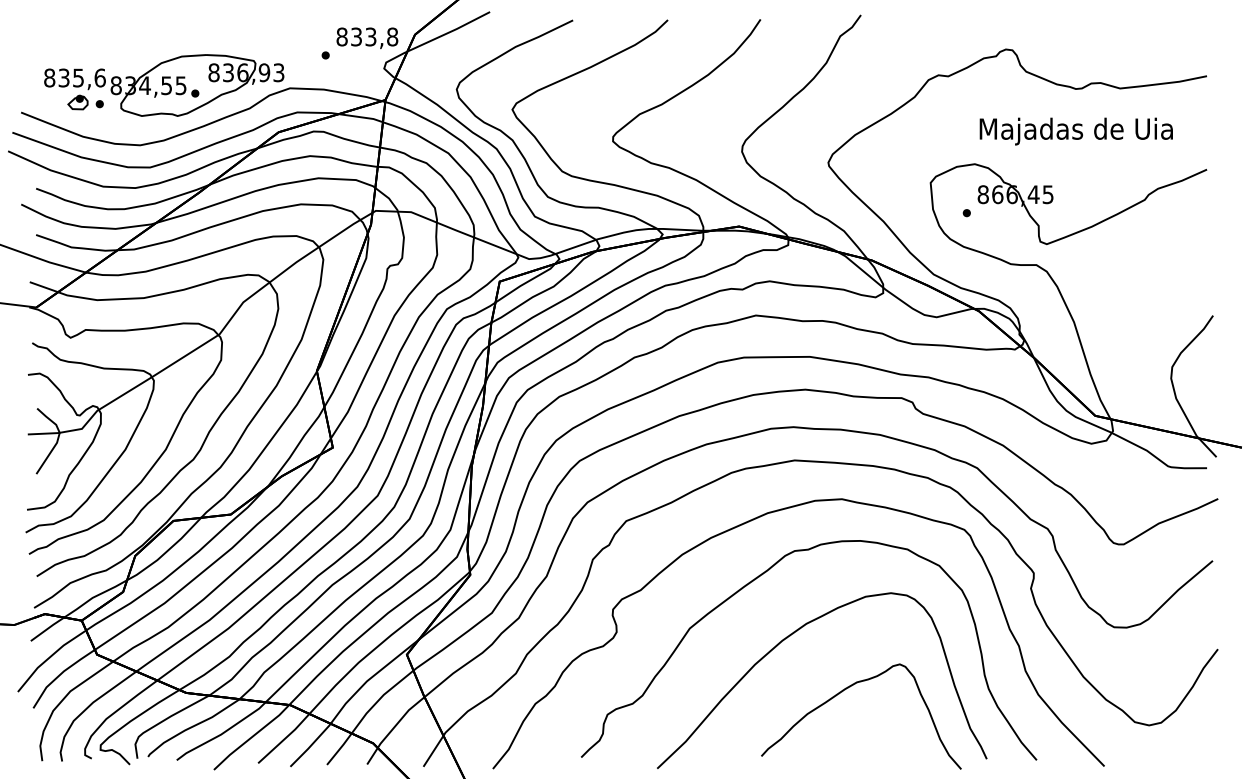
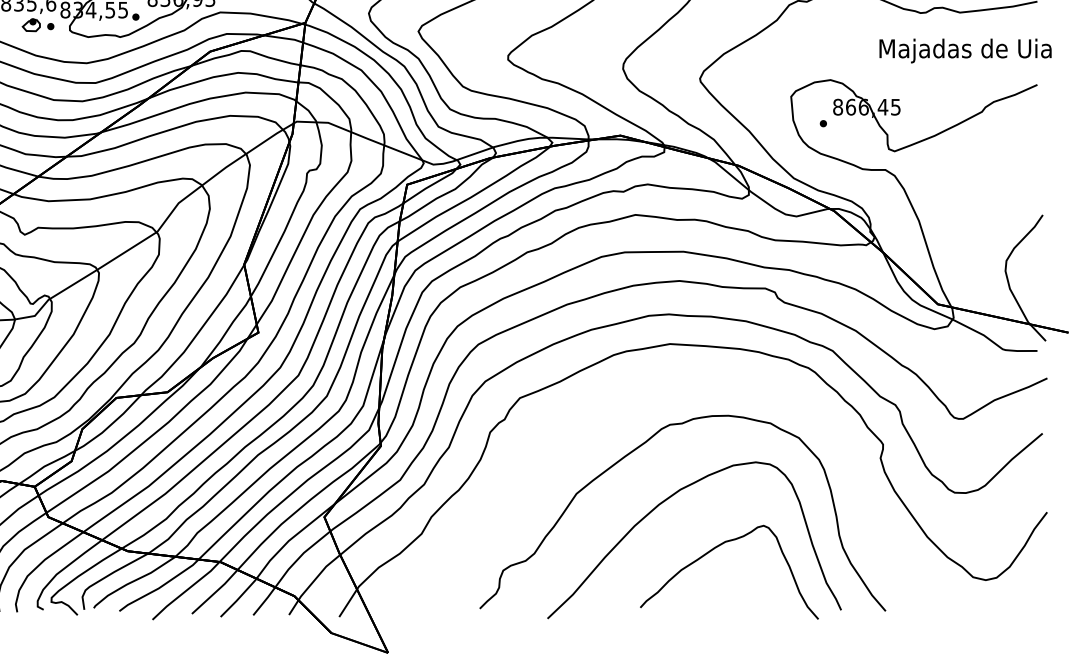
text: (1075, 131) -> (964, 50), moved
curve: (749, 522) -> (629, 399), removed

